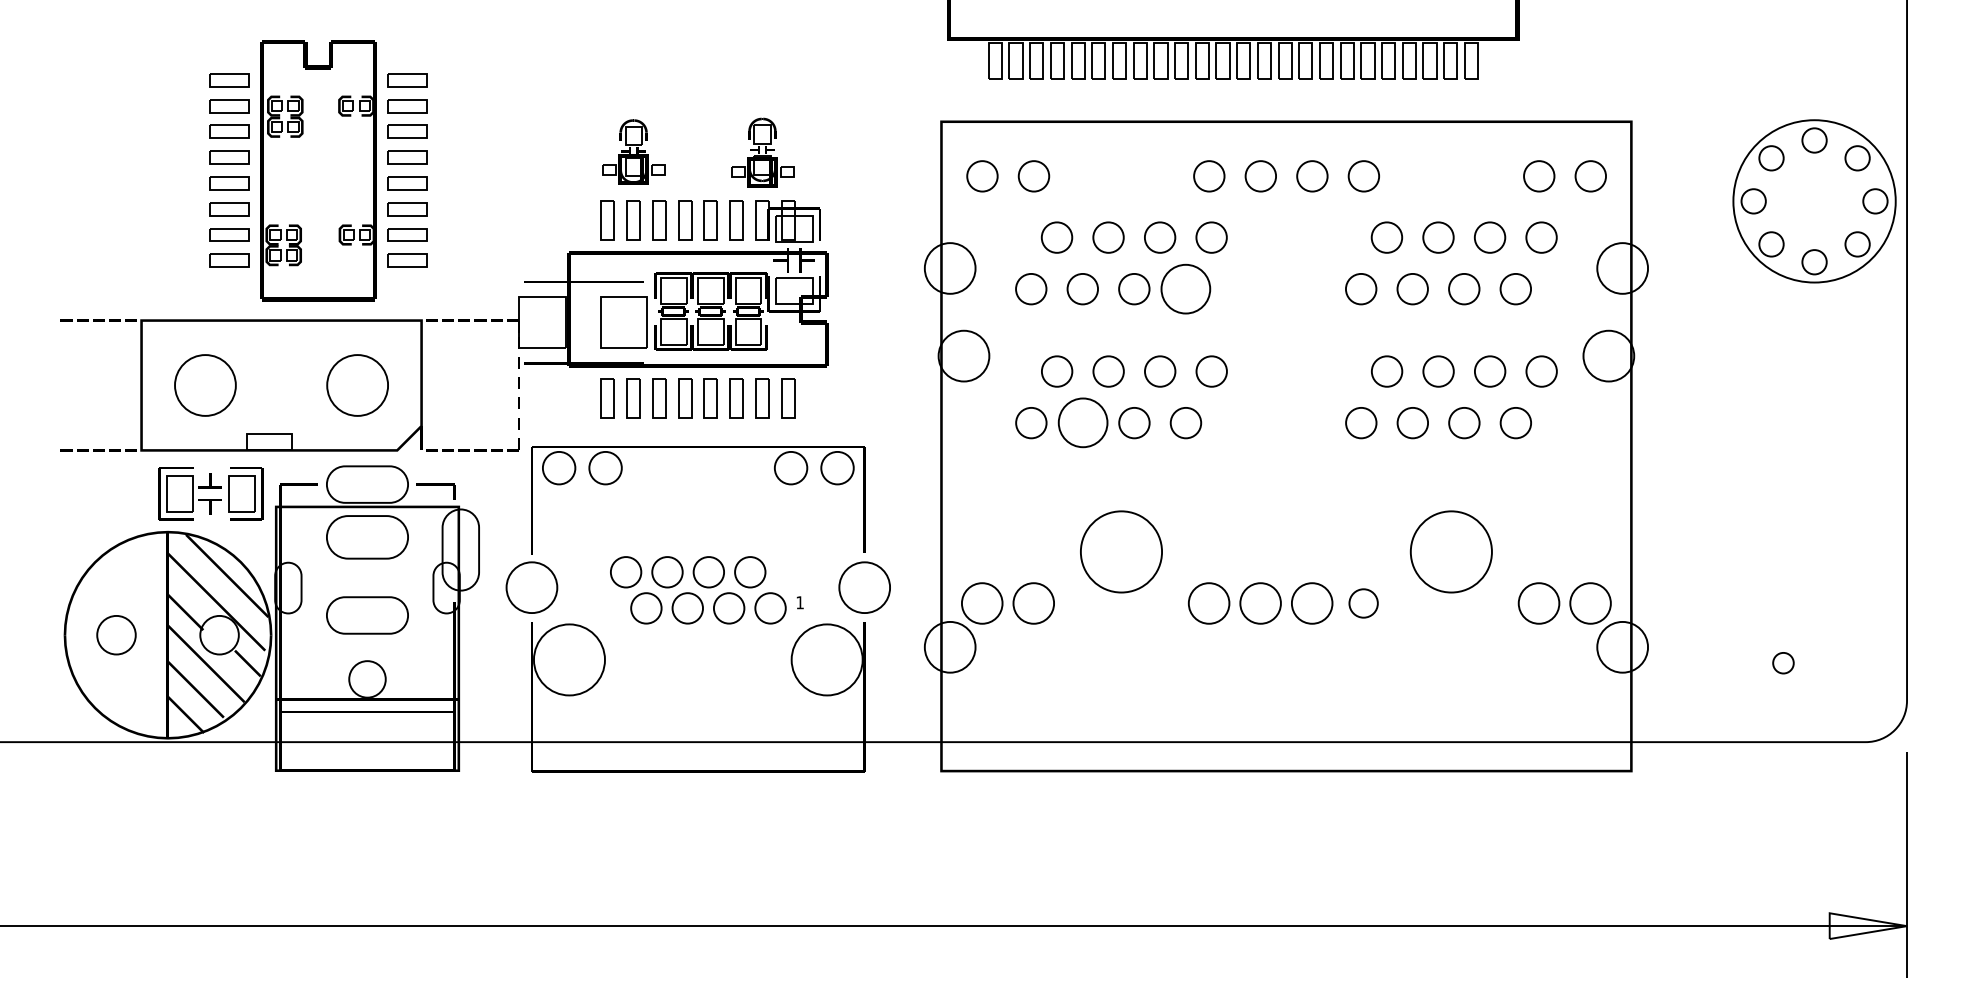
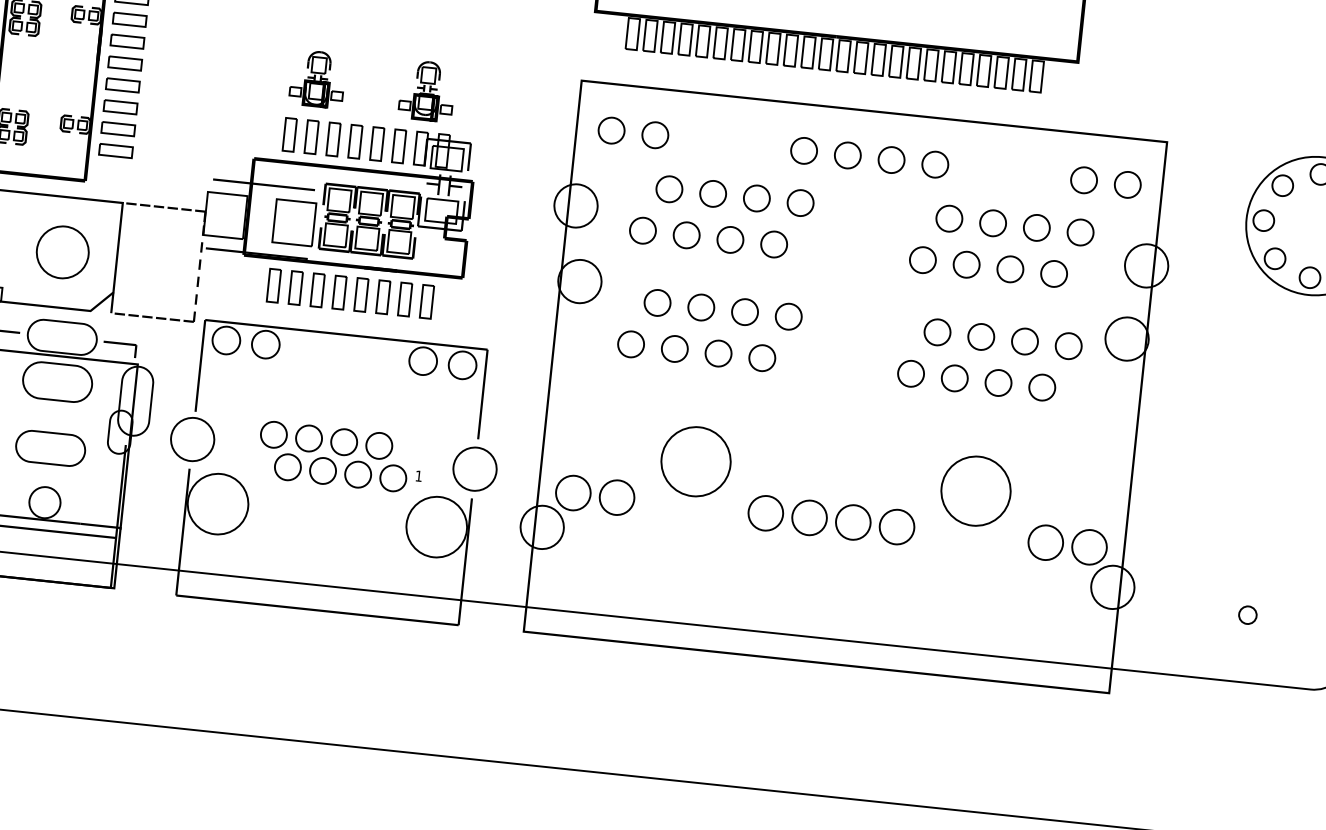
circle: (1185, 288) -> (773, 243), size x0.62
circle: (1082, 423) -> (674, 349), size x0.62
circle: (1363, 603) -> (896, 527), size x1.43

